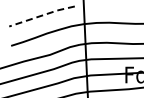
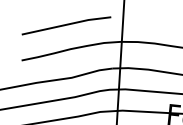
line: (42, 15) -> (67, 24), dashed -> solid

